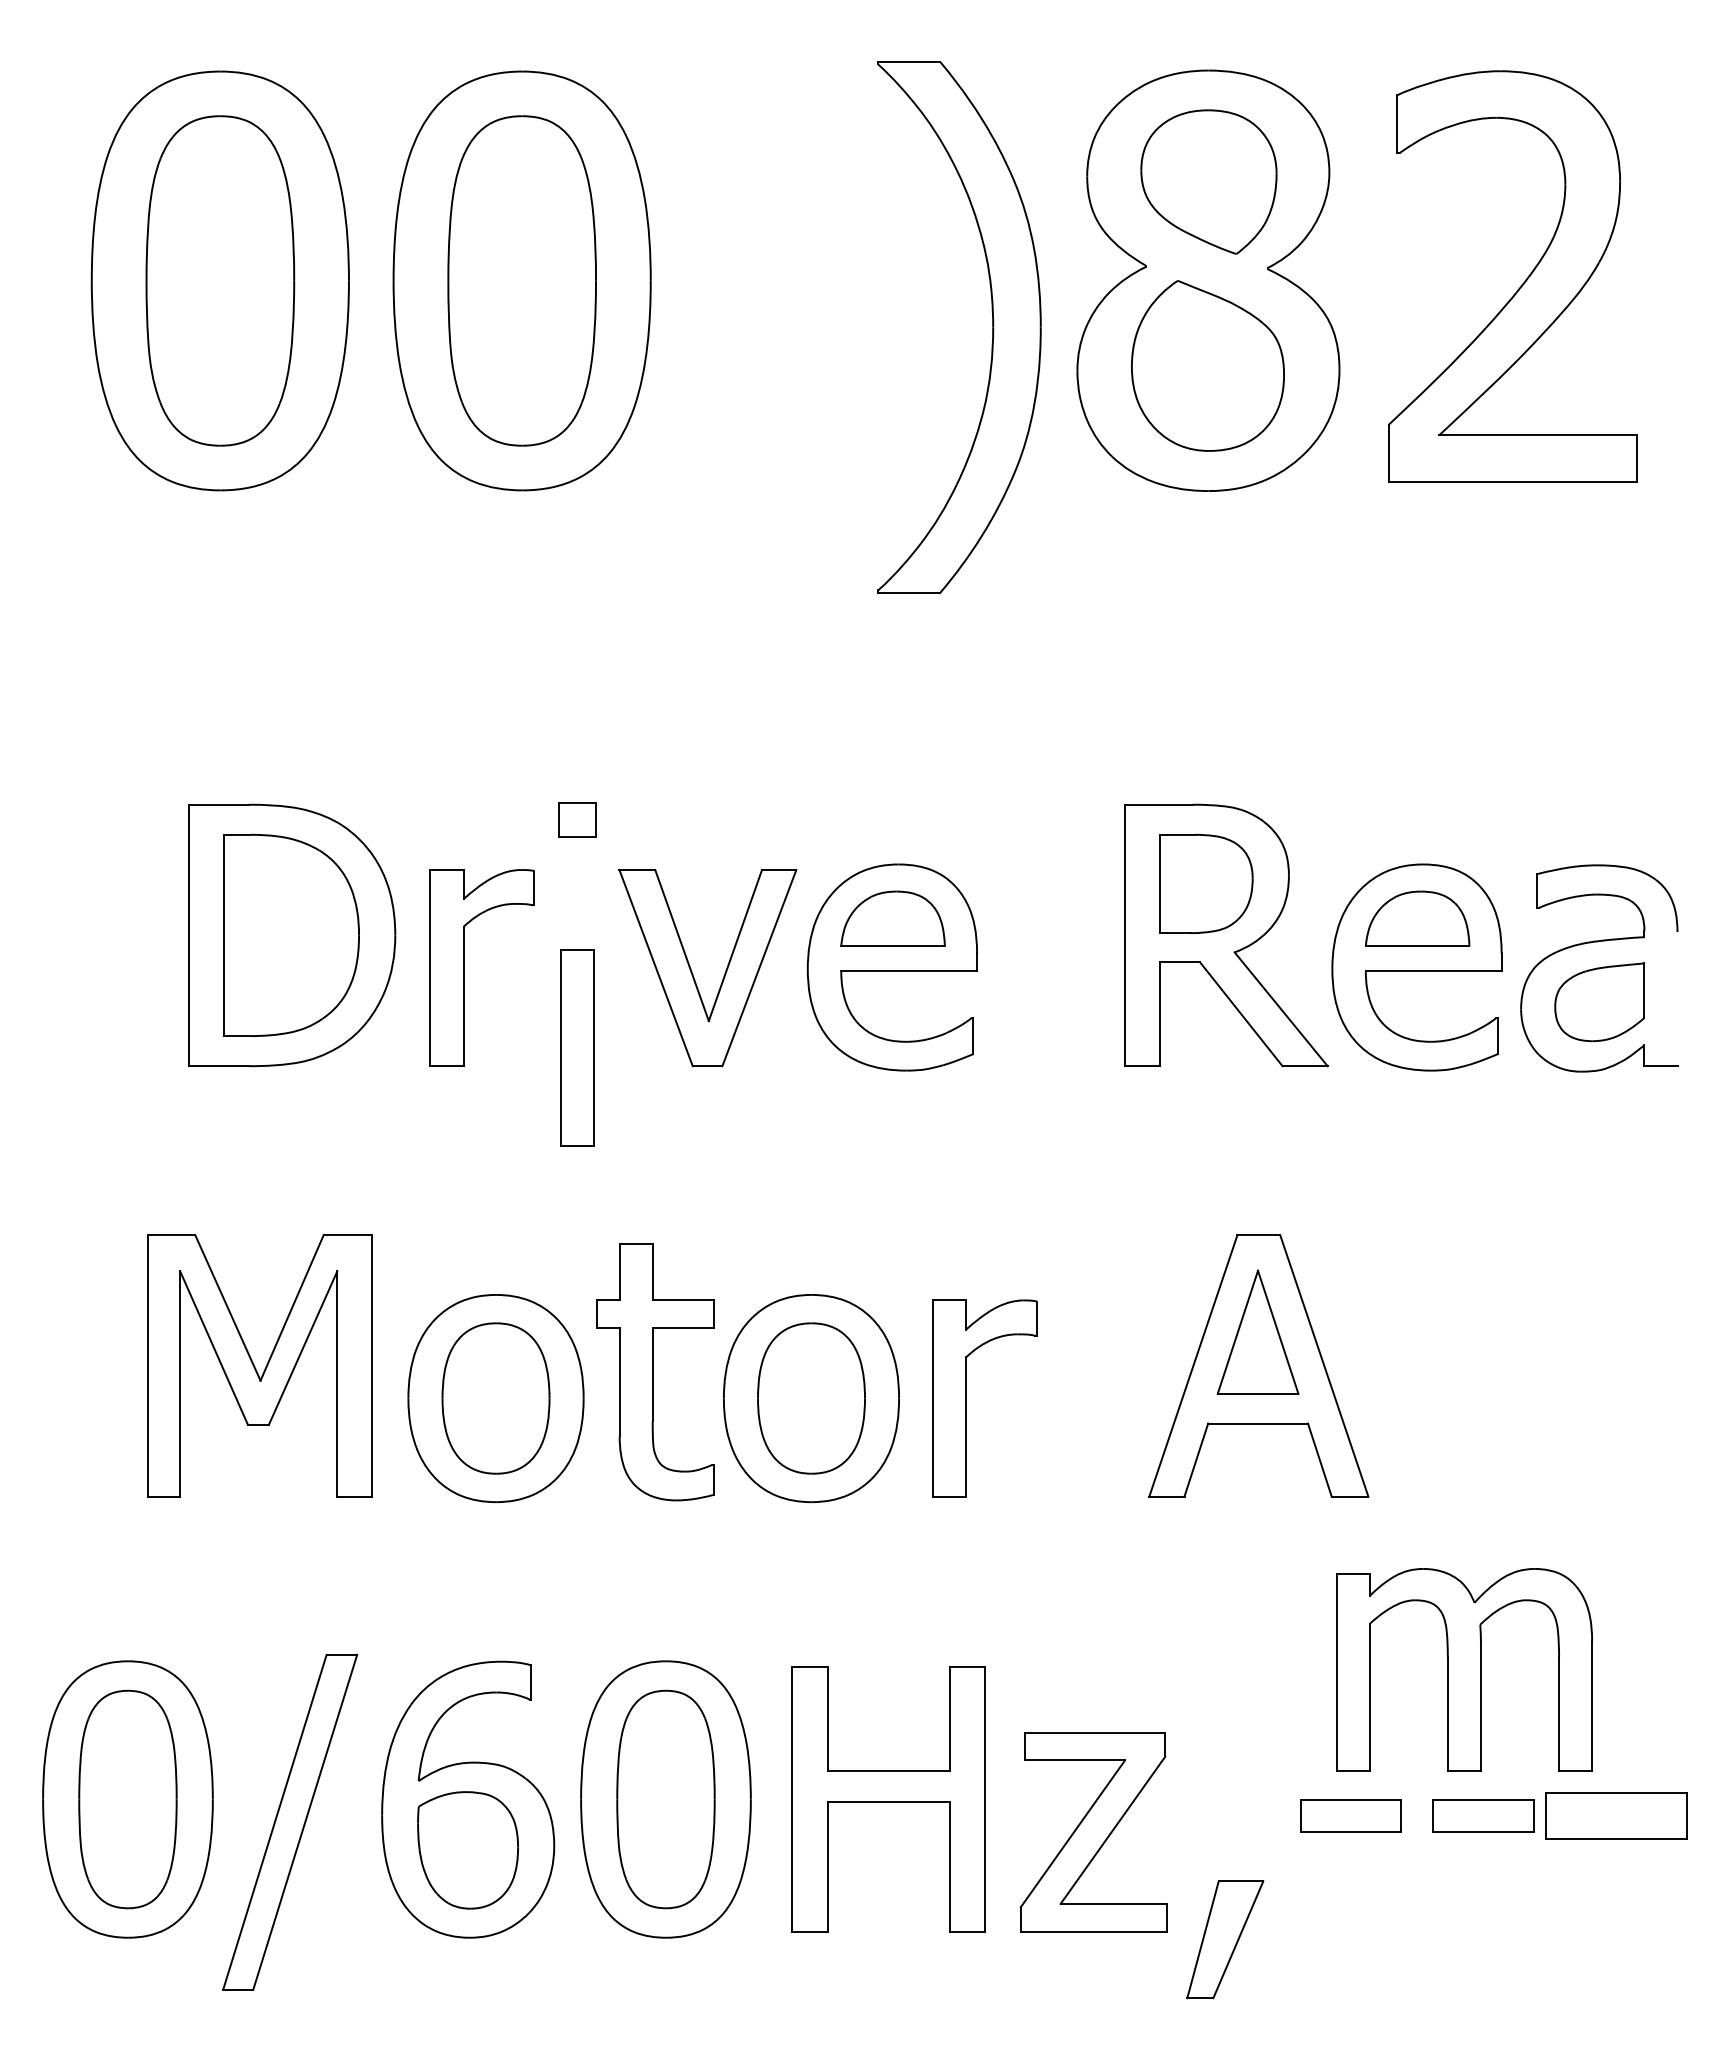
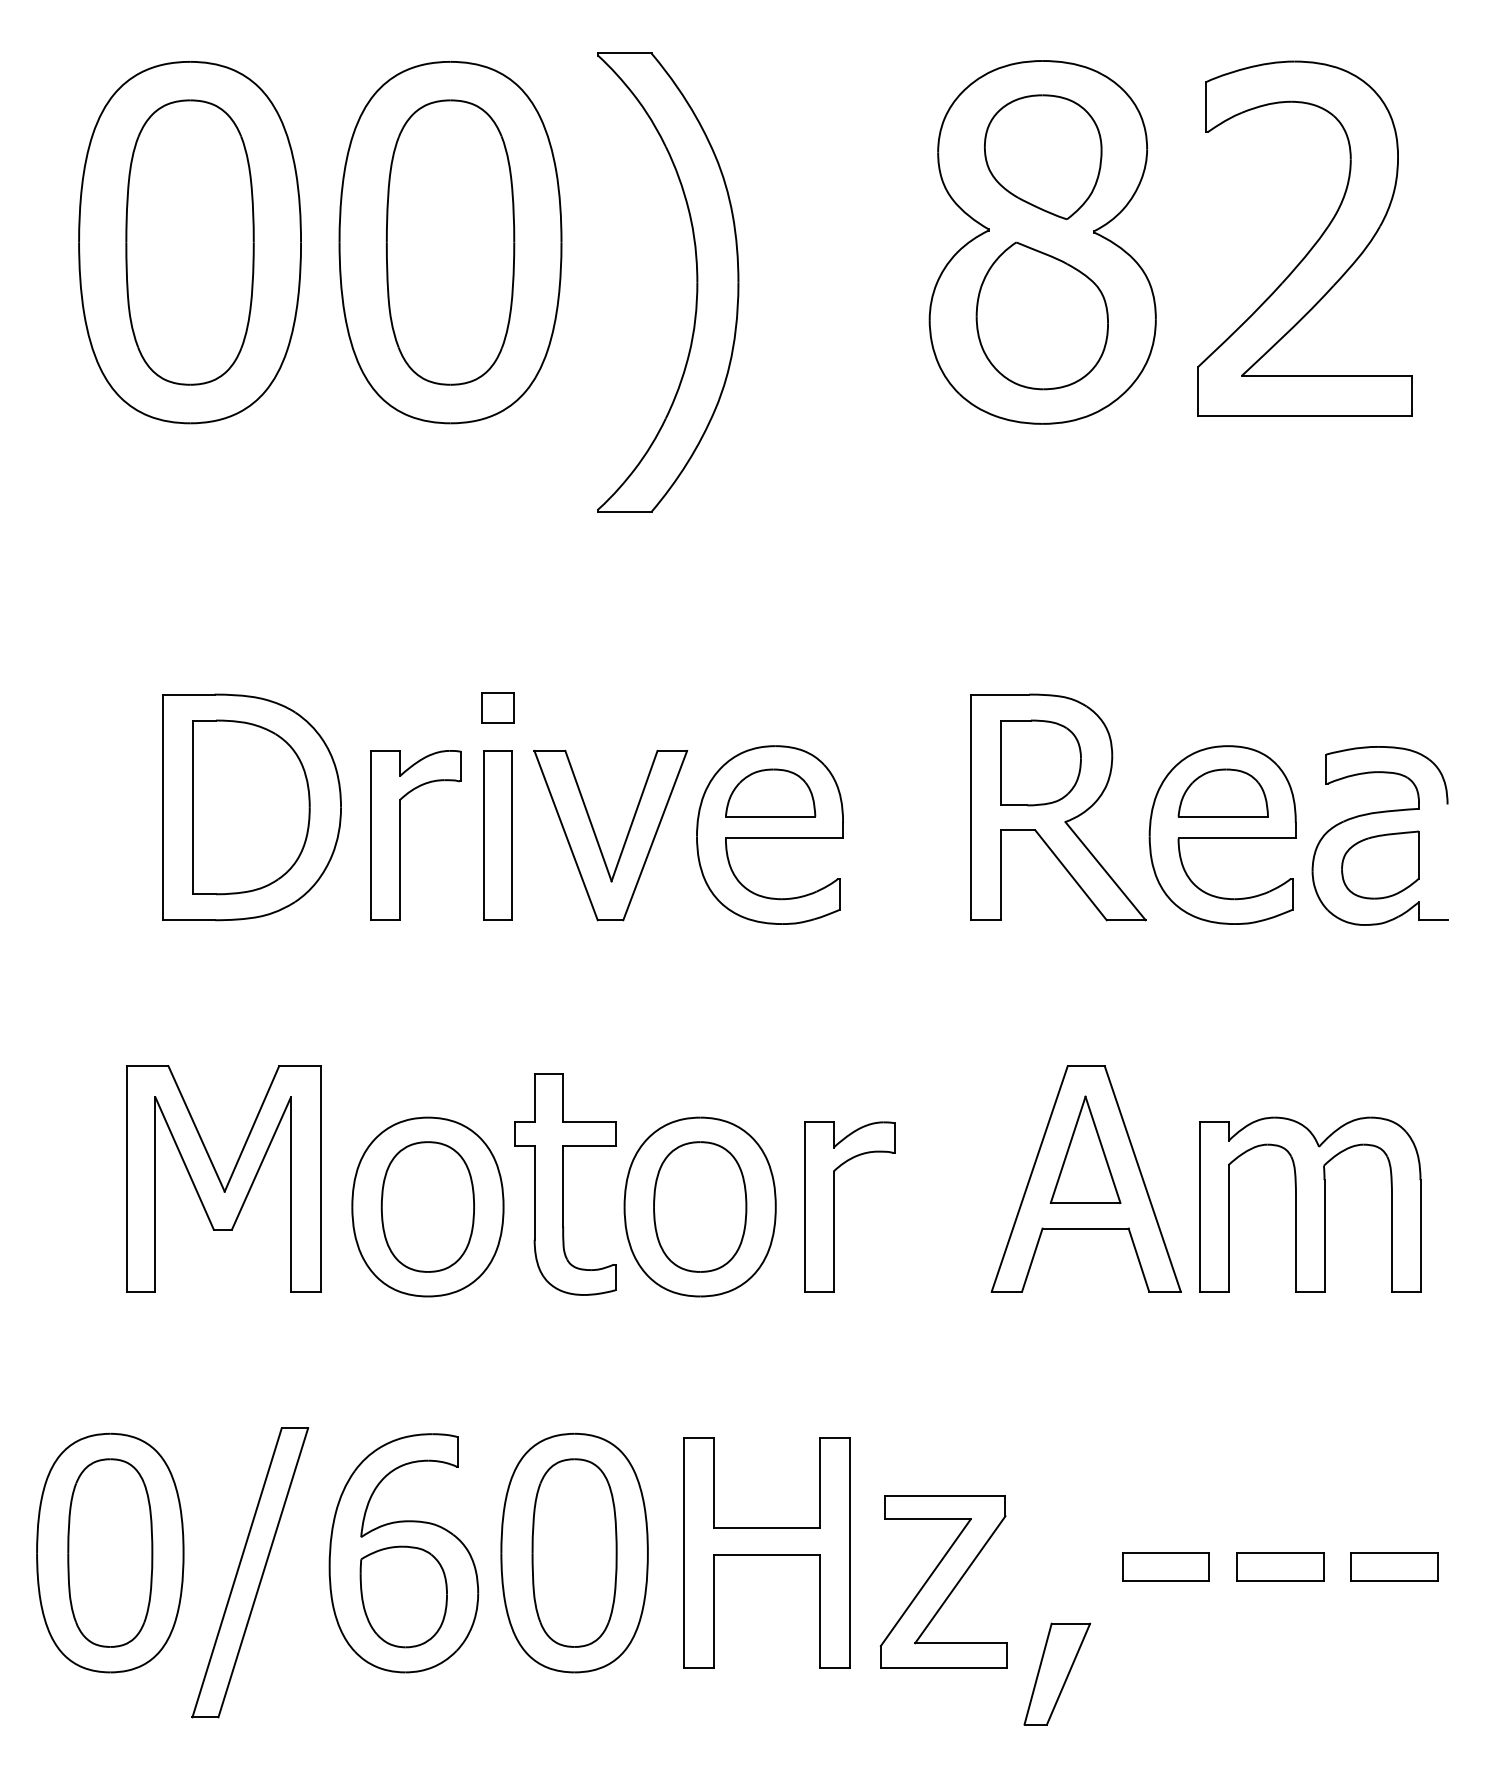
part: (992, 327) -> (696, 282), moved
part: (577, 1047) -> (498, 835), moved
part: (1464, 1669) -> (1310, 1204), moved
part: (1615, 1815) -> (1394, 1566), size x0.71

